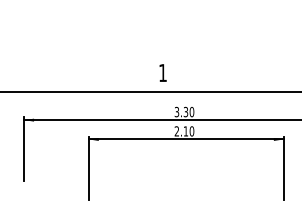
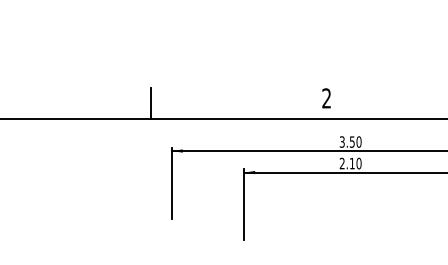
text: (162, 73) -> (326, 98), 1 -> 2
line: (5, 77) -> (151, 103), added
text: (186, 111) -> (352, 141), 3.30 -> 3.50

